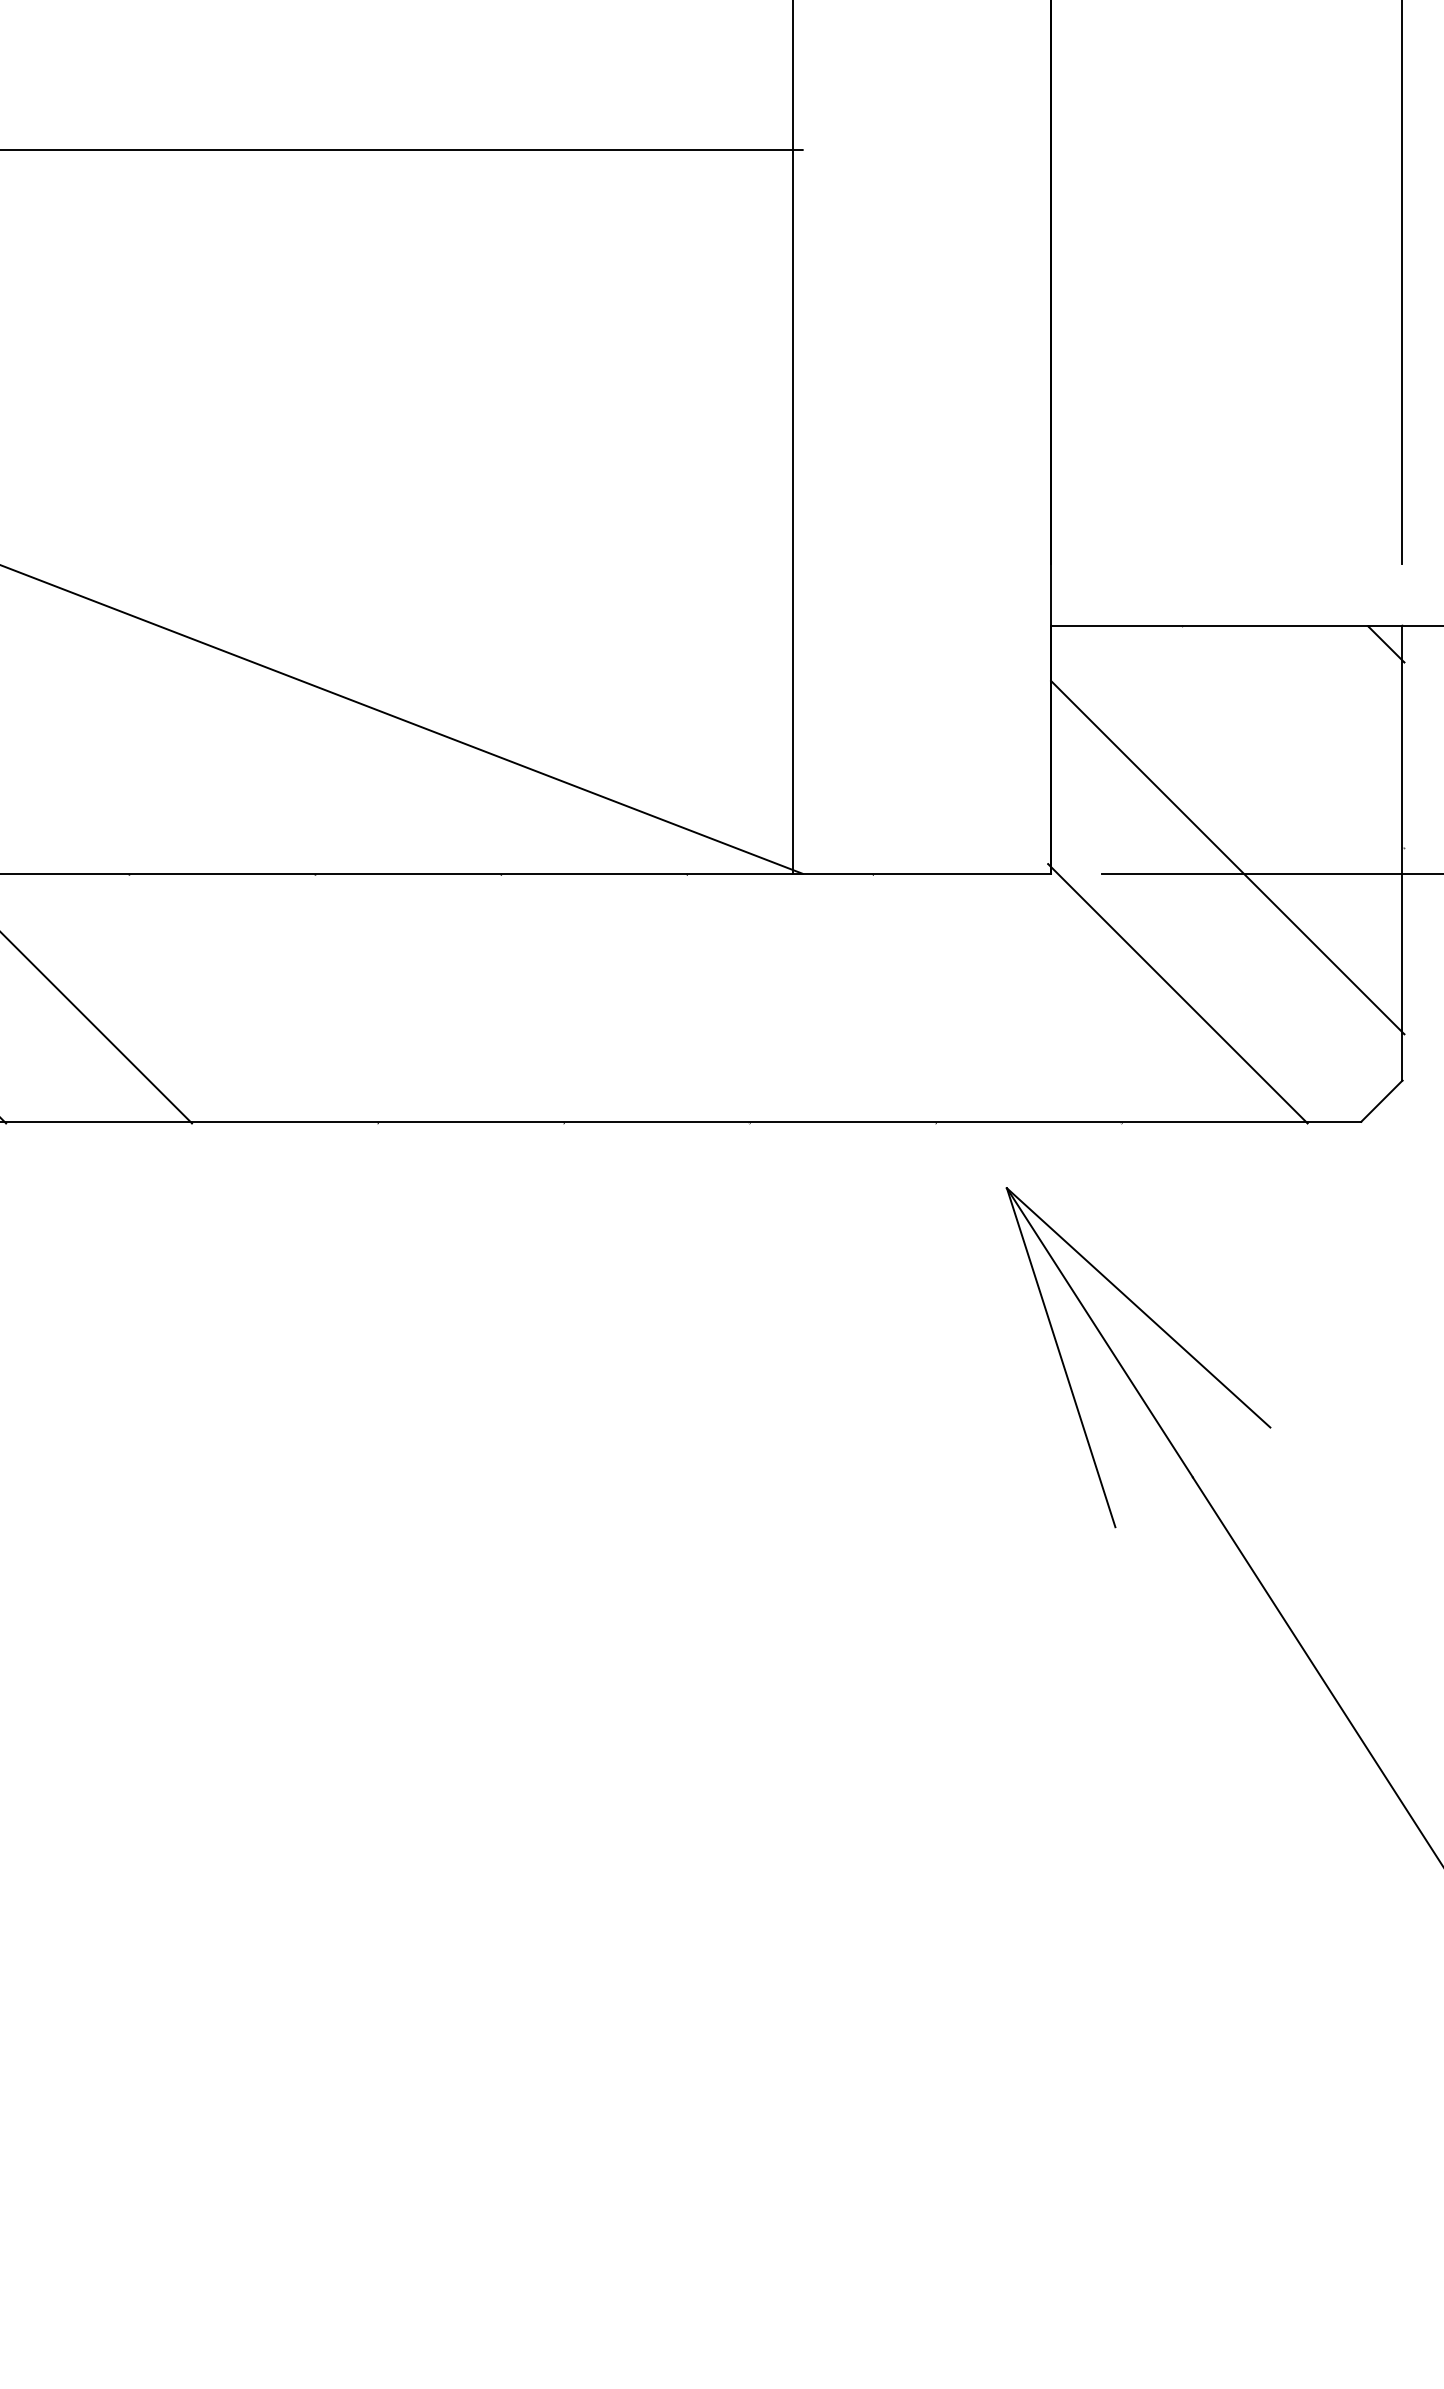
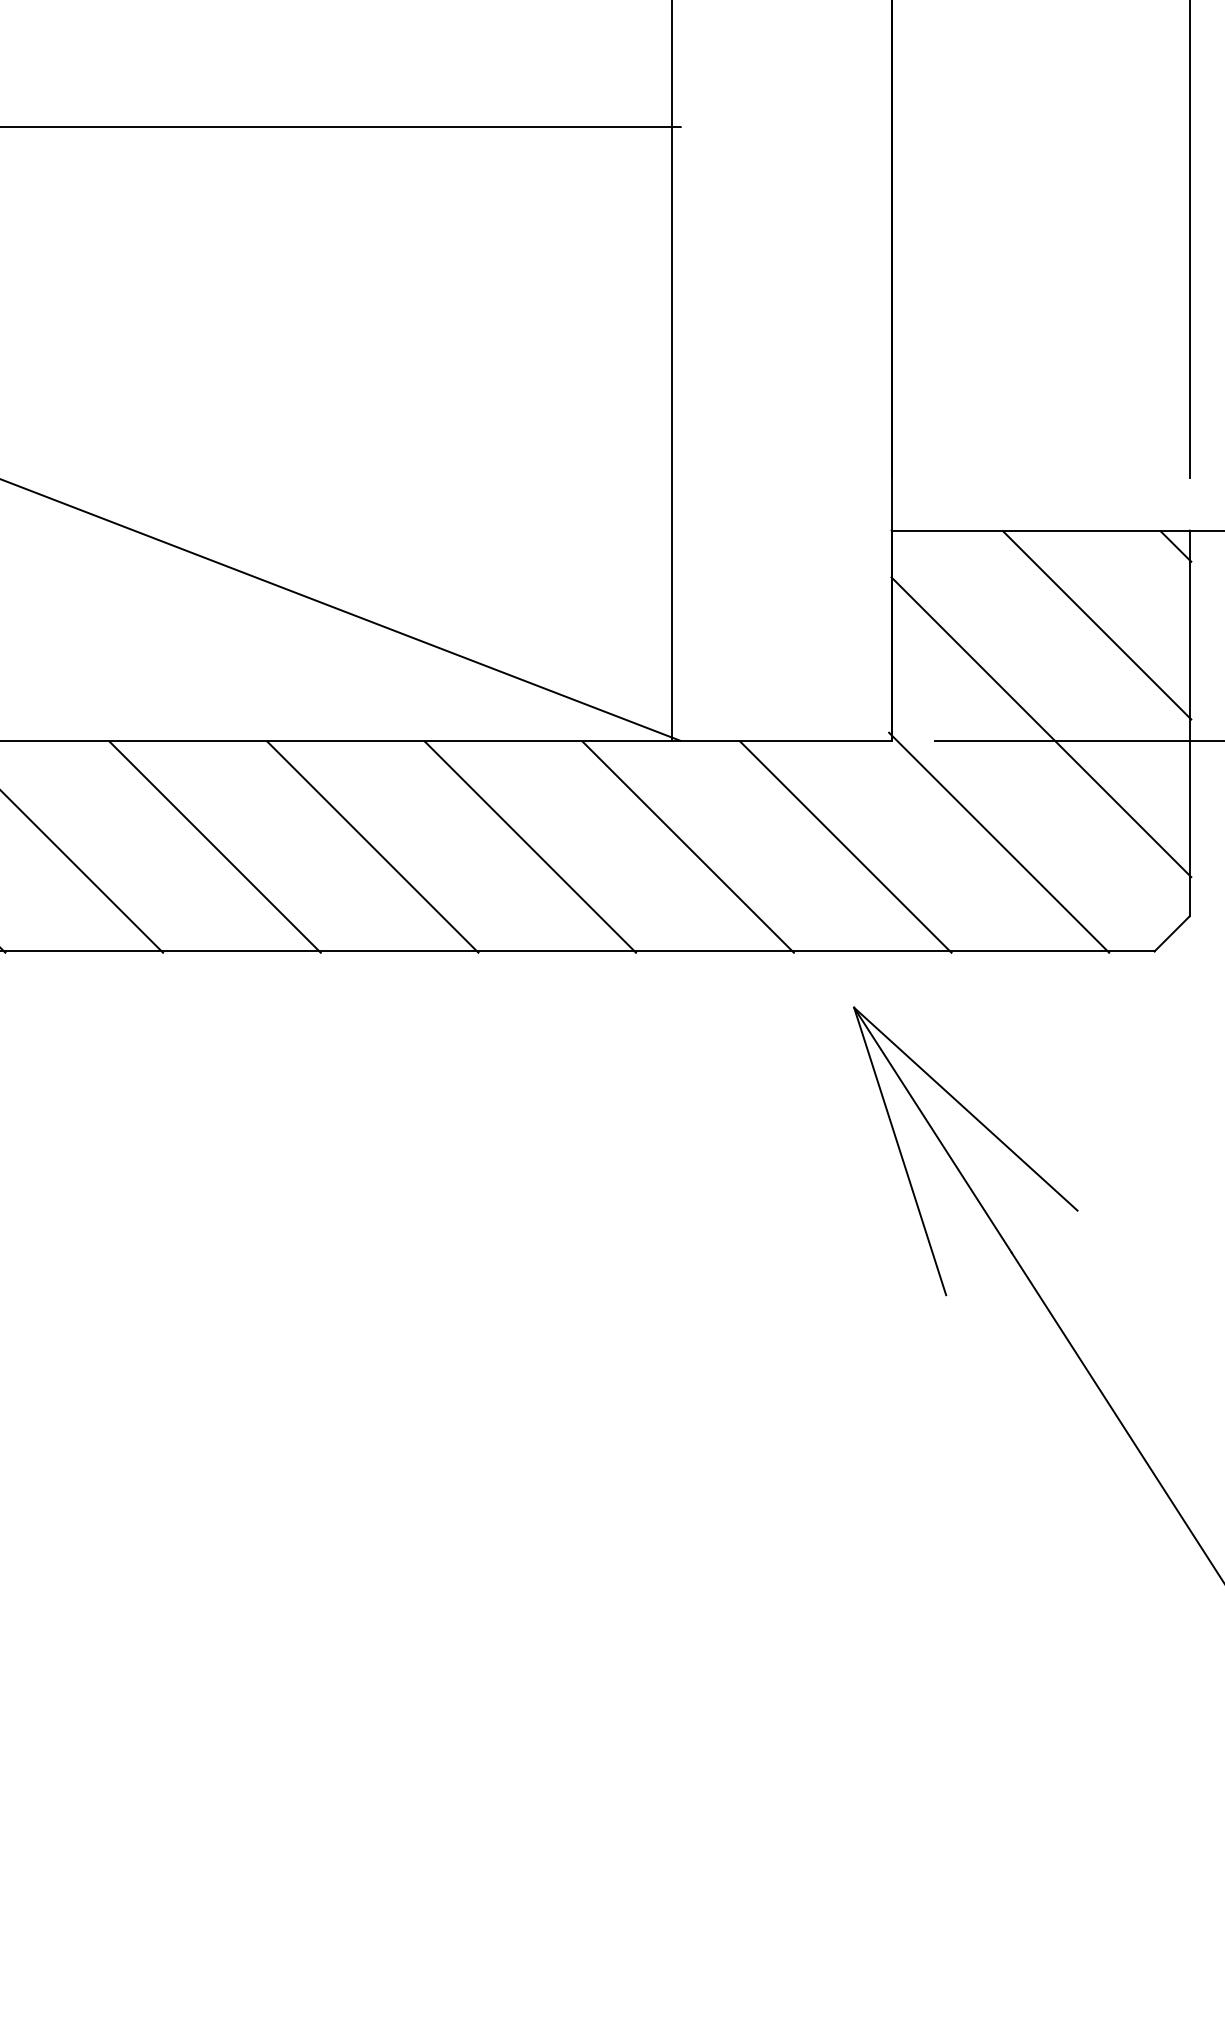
line: (1293, 737) -> (1097, 625), added
line: (253, 998) -> (215, 846), added
line: (439, 998) -> (372, 846), added
line: (625, 998) -> (530, 846), added
line: (811, 998) -> (688, 846), added
line: (997, 998) -> (846, 846), added

